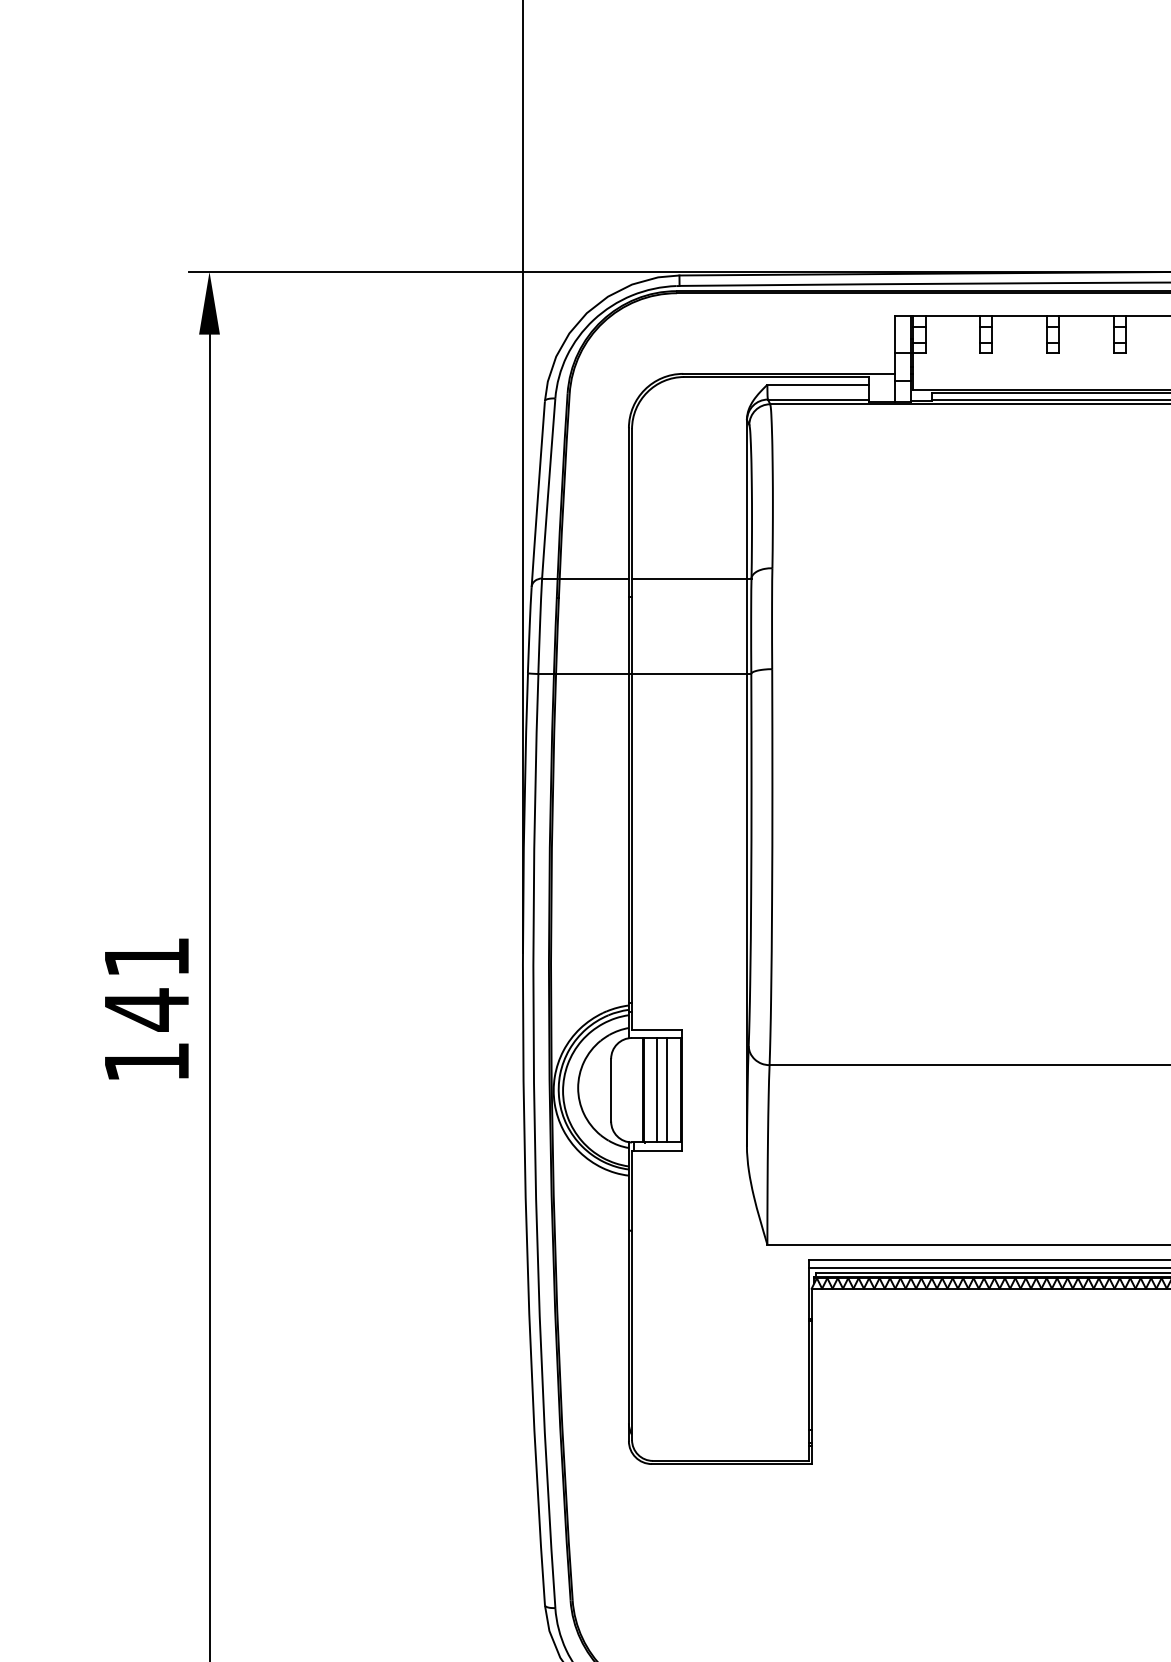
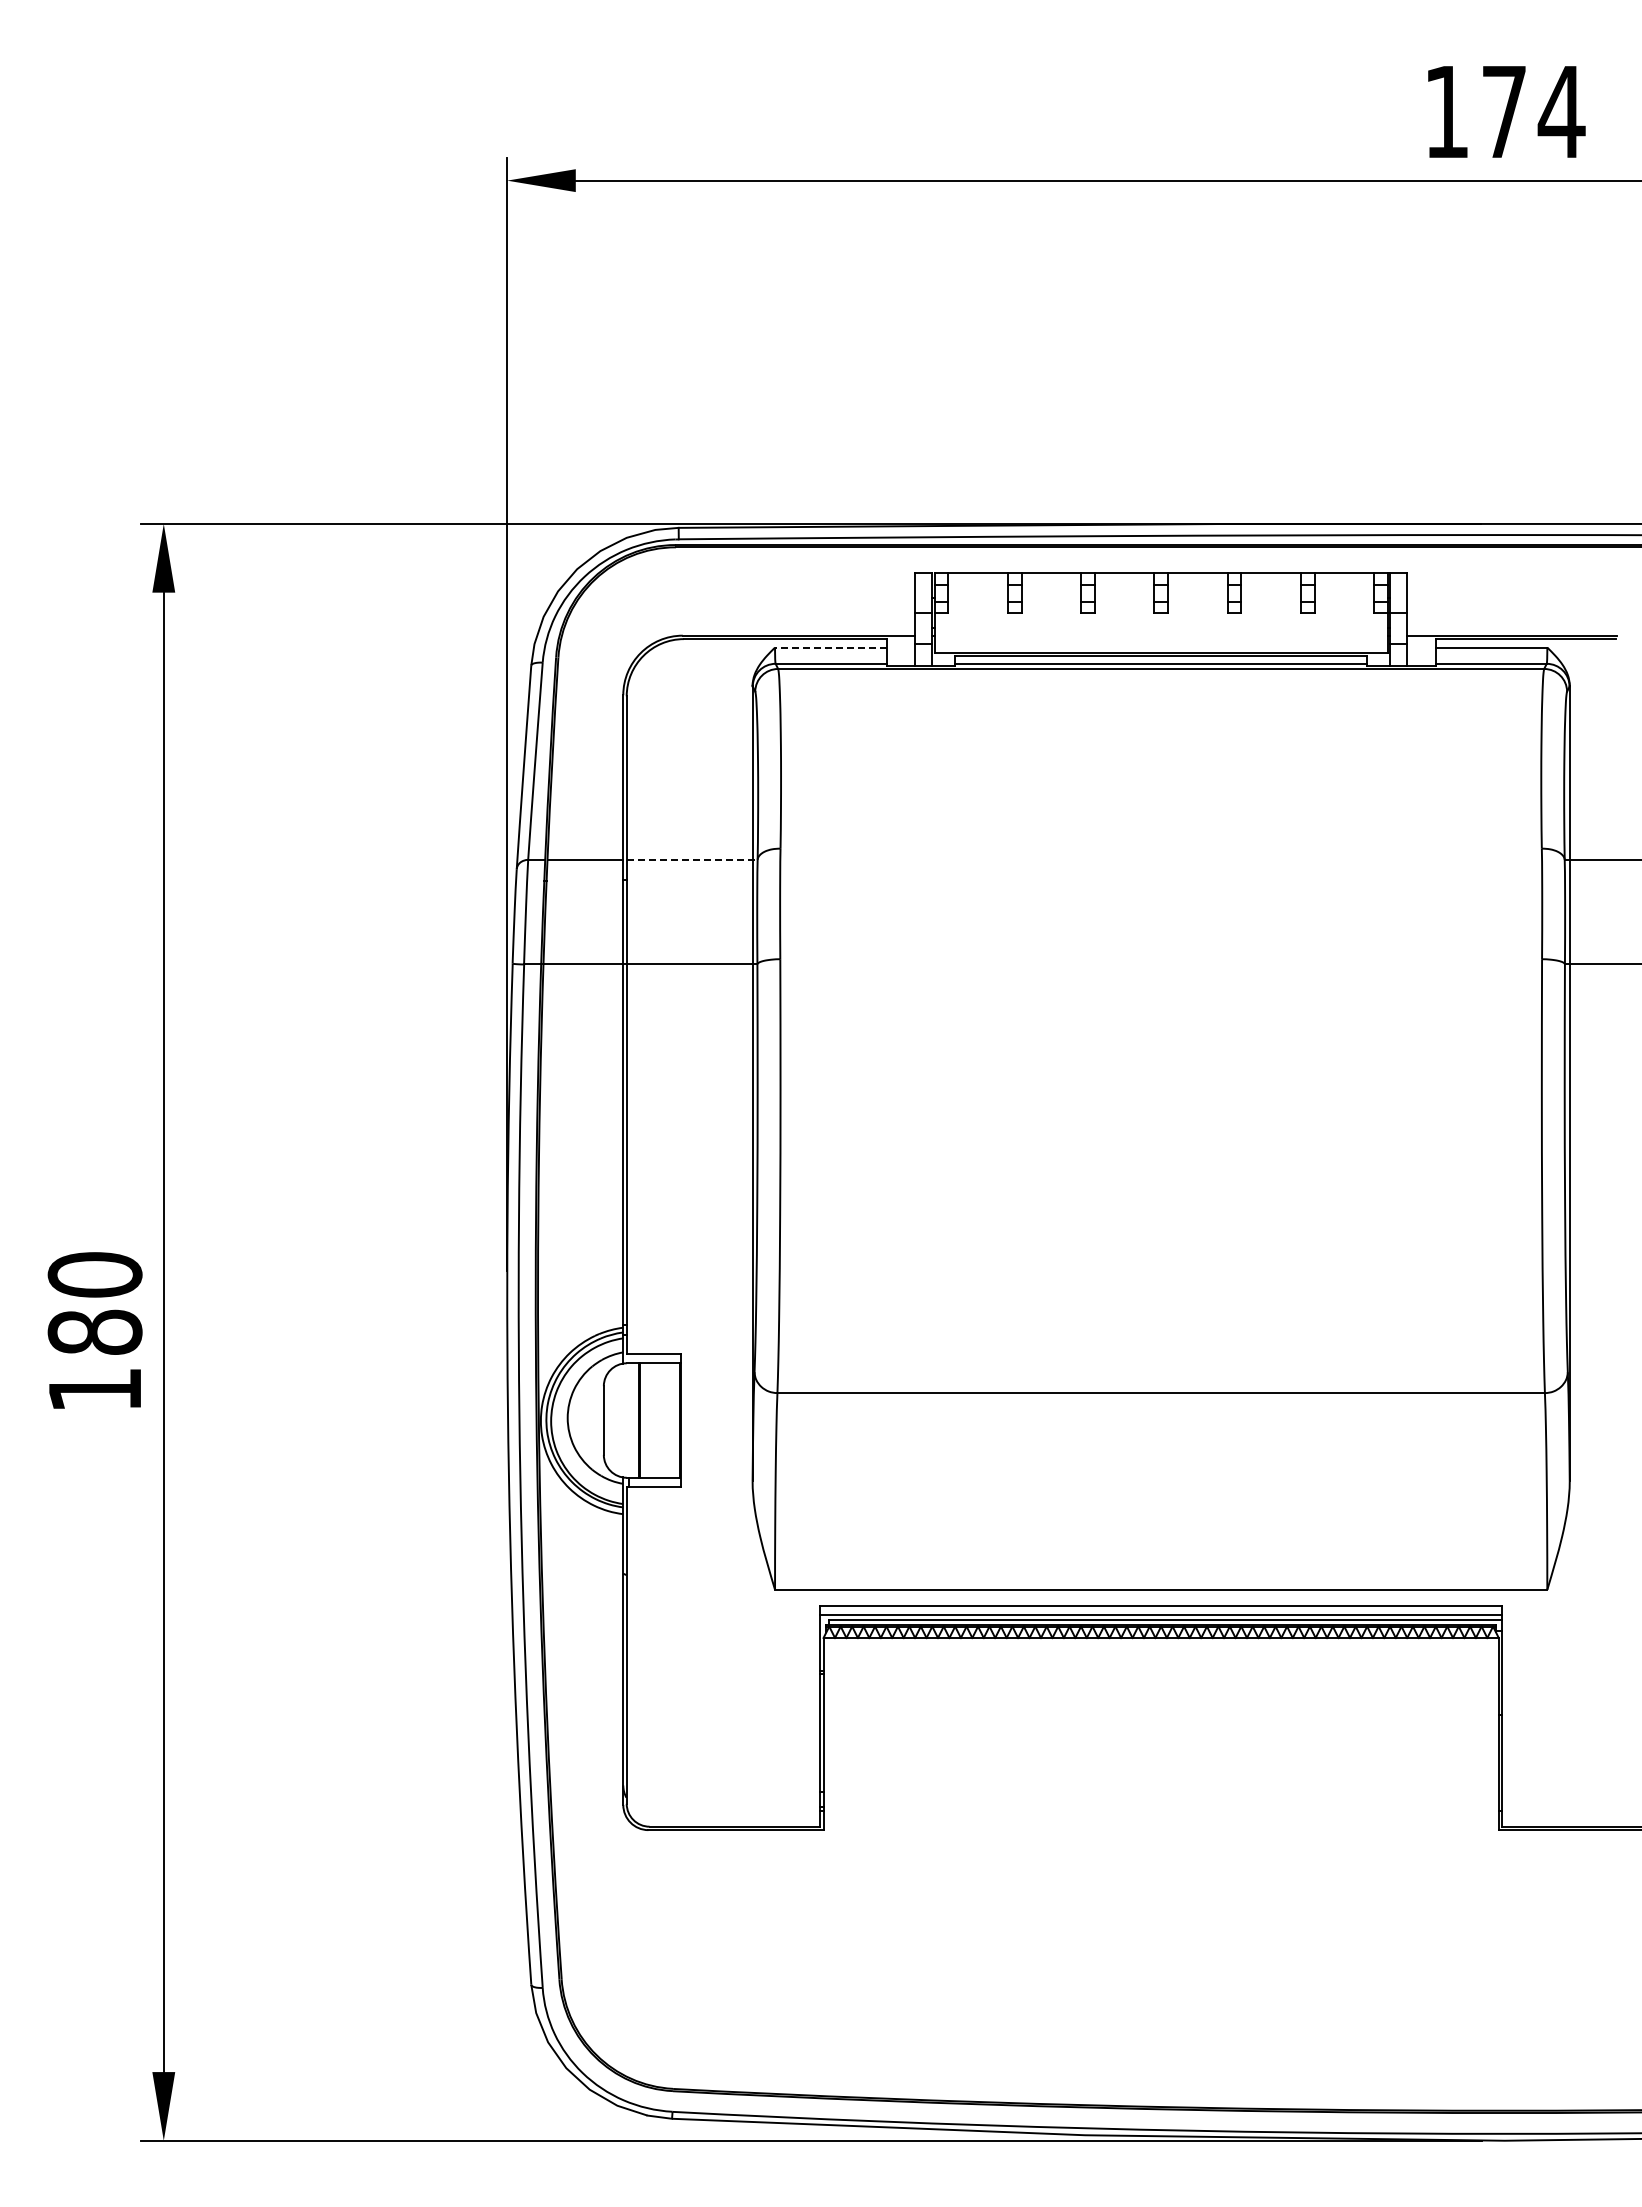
line: (818, 384) -> (830, 647), solid -> dashed
line: (692, 578) -> (692, 859), solid -> dashed
text: (146, 984) -> (94, 1304), 141 -> 180
line: (657, 1090) -> (654, 1420), removed
line: (667, 1090) -> (665, 1420), removed

